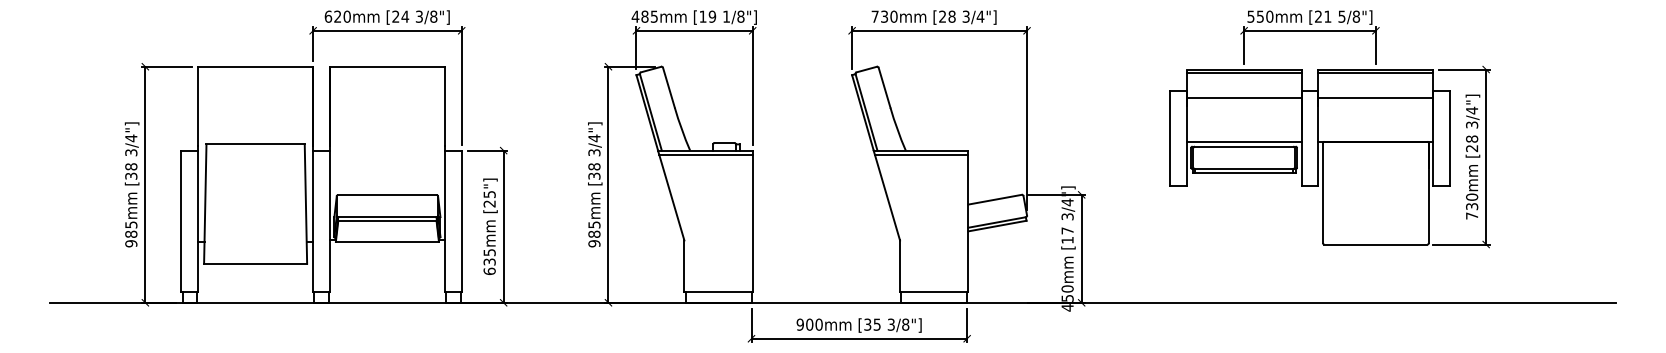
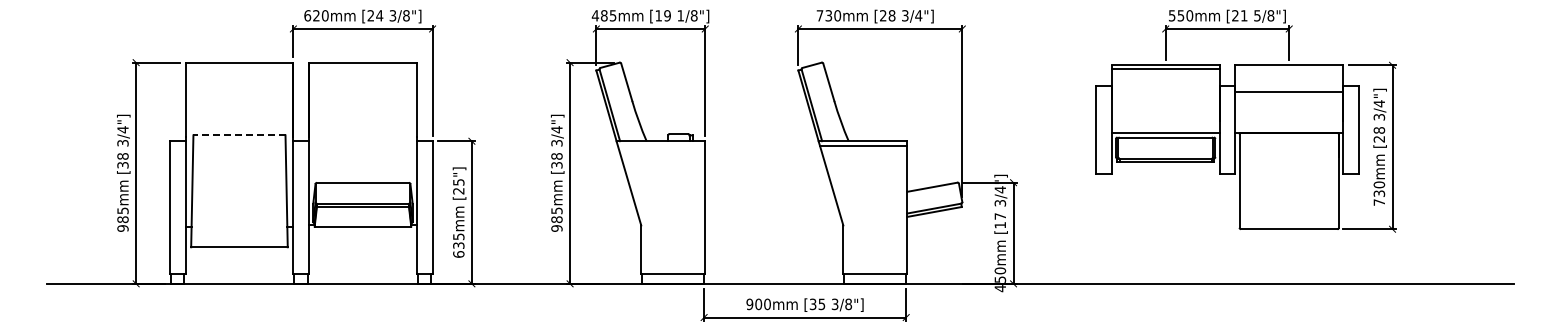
line: (1376, 72) -> (1289, 68), removed
line: (1243, 97) -> (1165, 91), removed
line: (254, 144) -> (238, 135), solid -> dashed
line: (706, 155) -> (661, 145), removed

